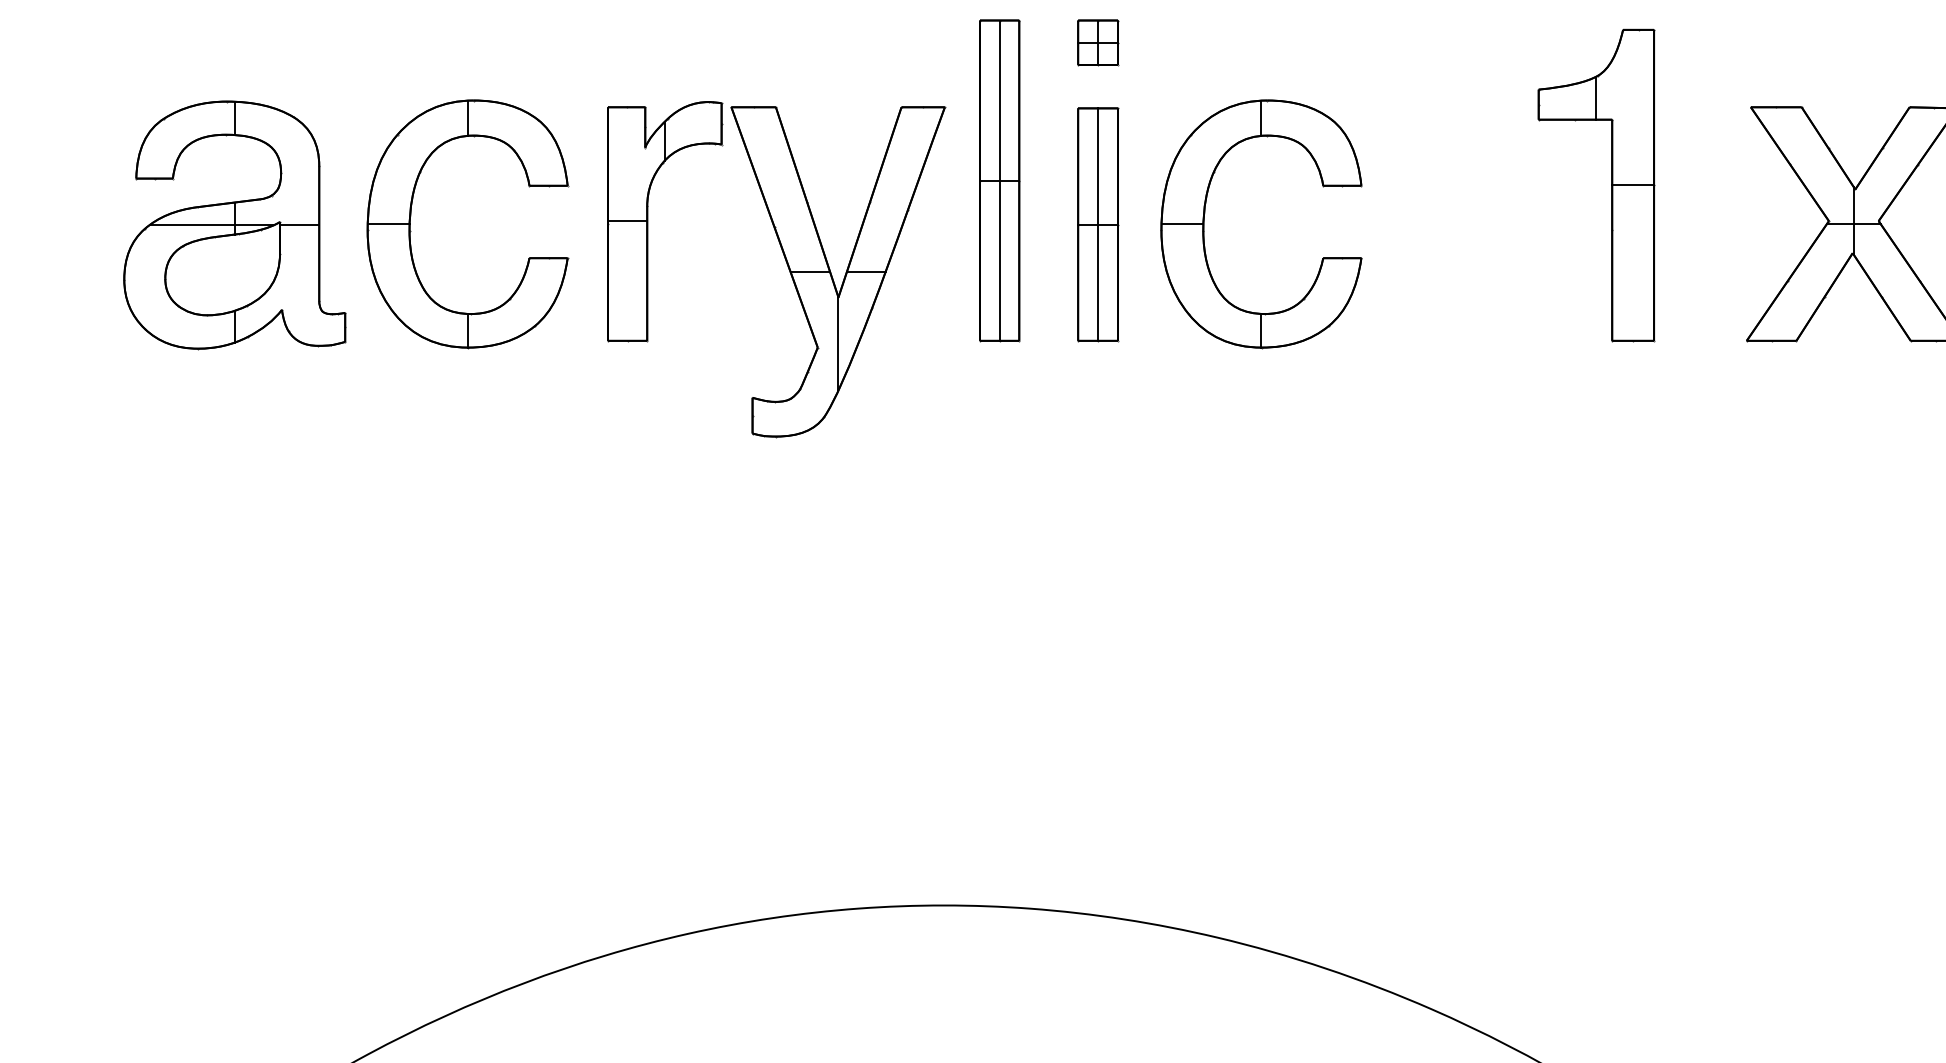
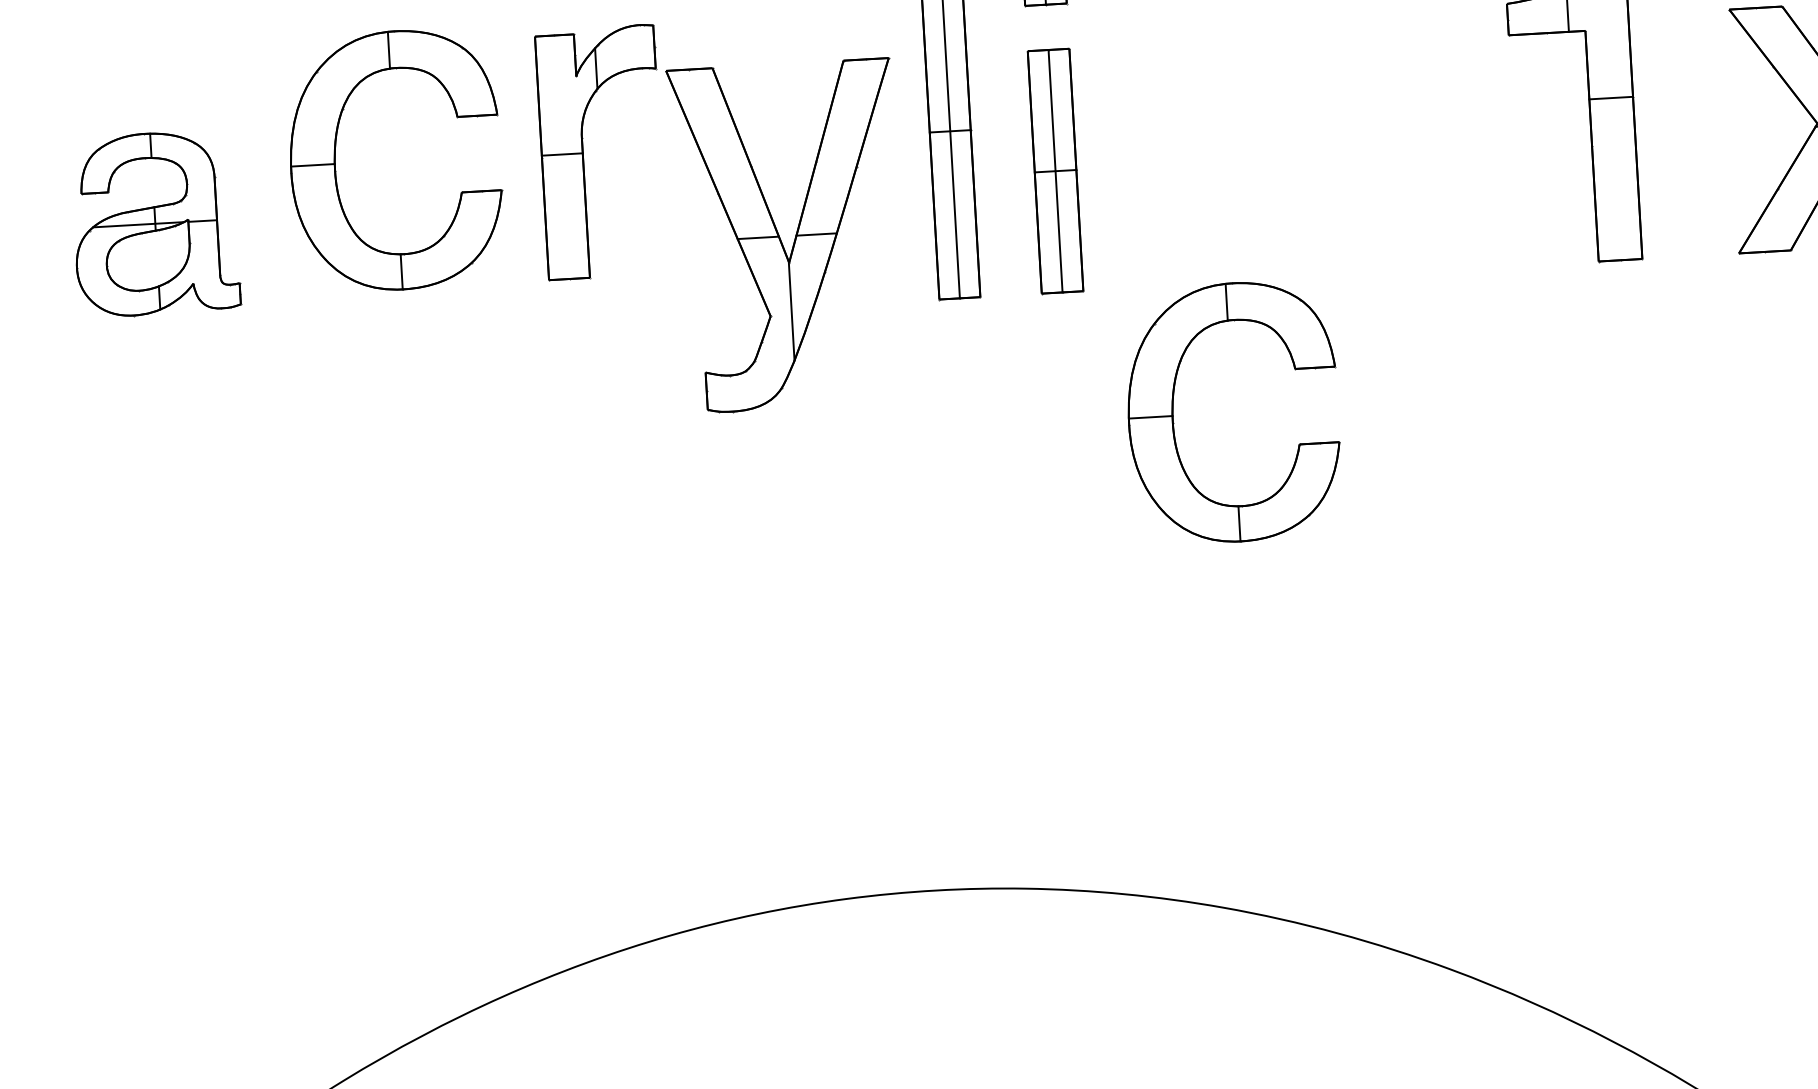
part: (648, 221) -> (584, 153), moved
part: (1204, 224) -> (1173, 416), moved
part: (234, 225) -> (155, 224), size x0.7
part: (411, 231) -> (337, 171), moved

